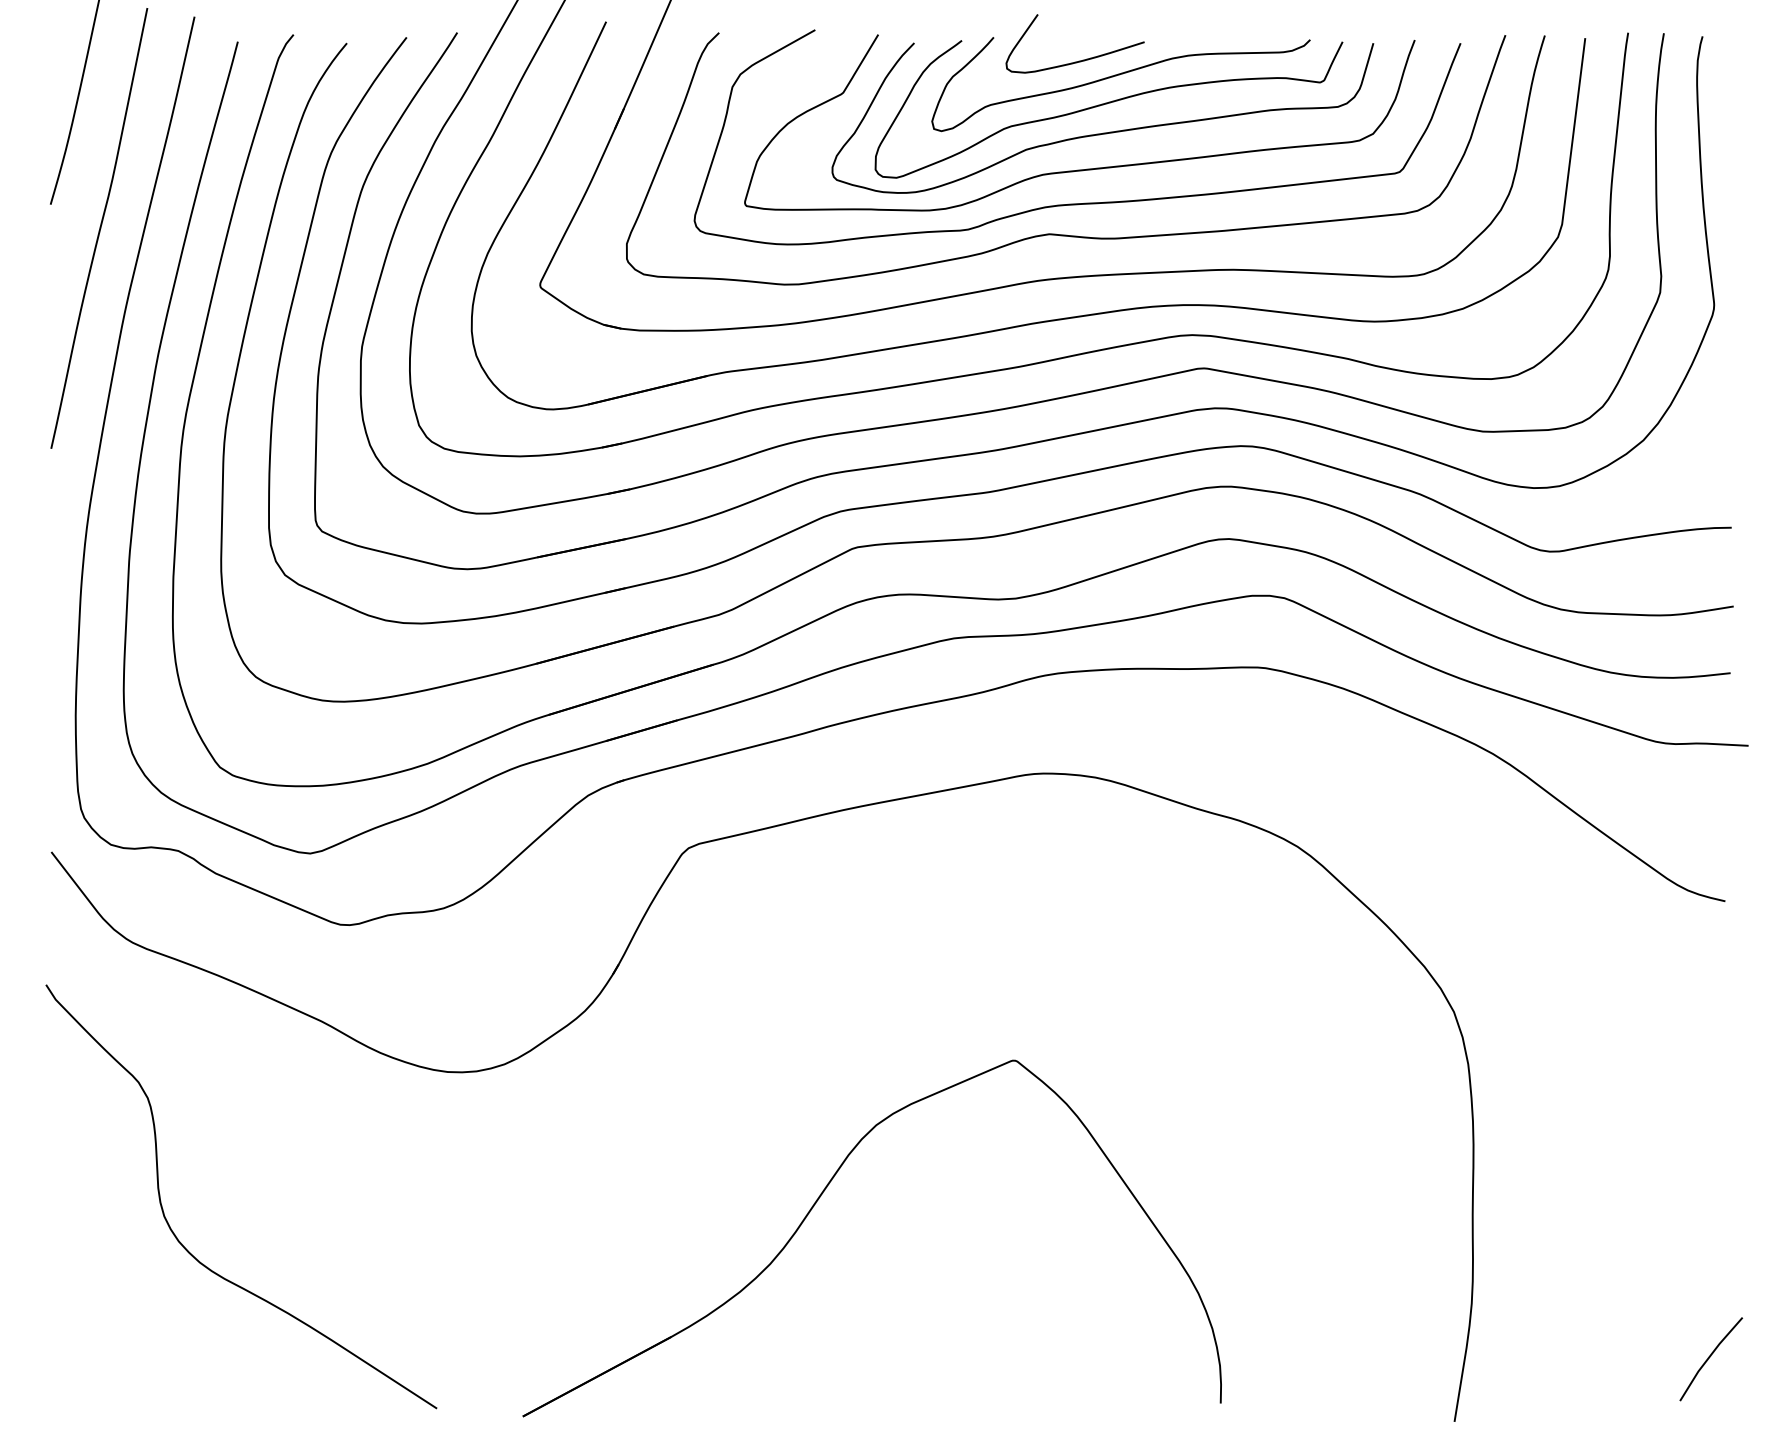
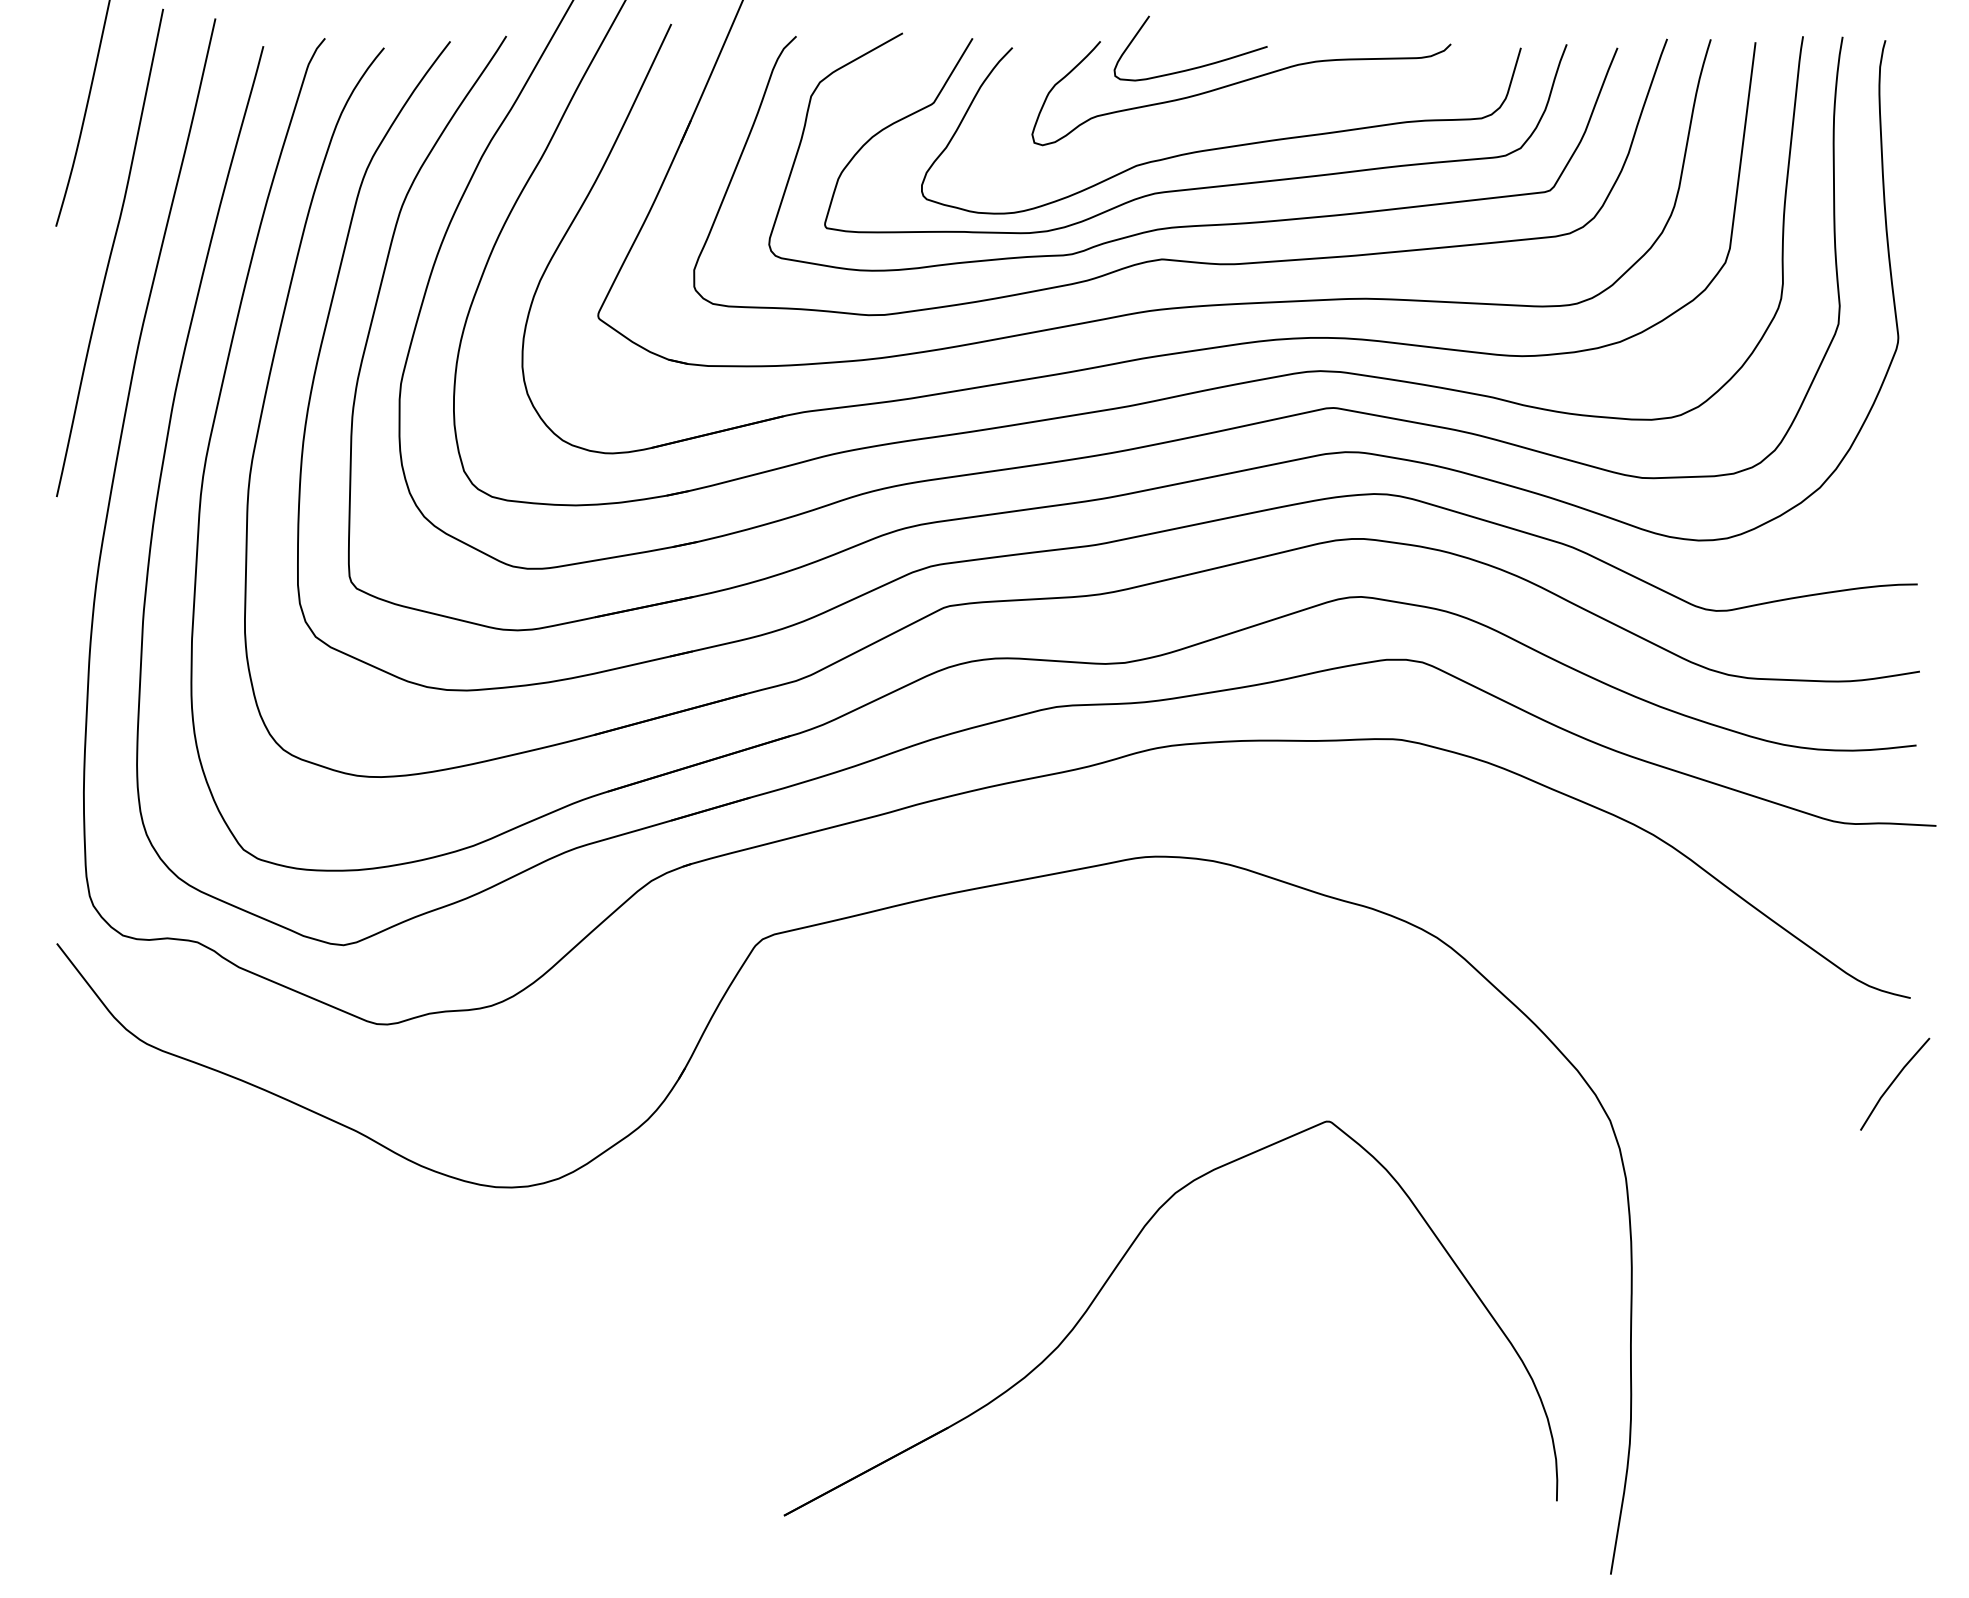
curve: (1107, 104) -> (1226, 115), removed
part: (818, 1200) -> (1111, 1276), moved
curve: (188, 1250) -> (208, 1384), removed
line: (1710, 1356) -> (1894, 1081), moved

